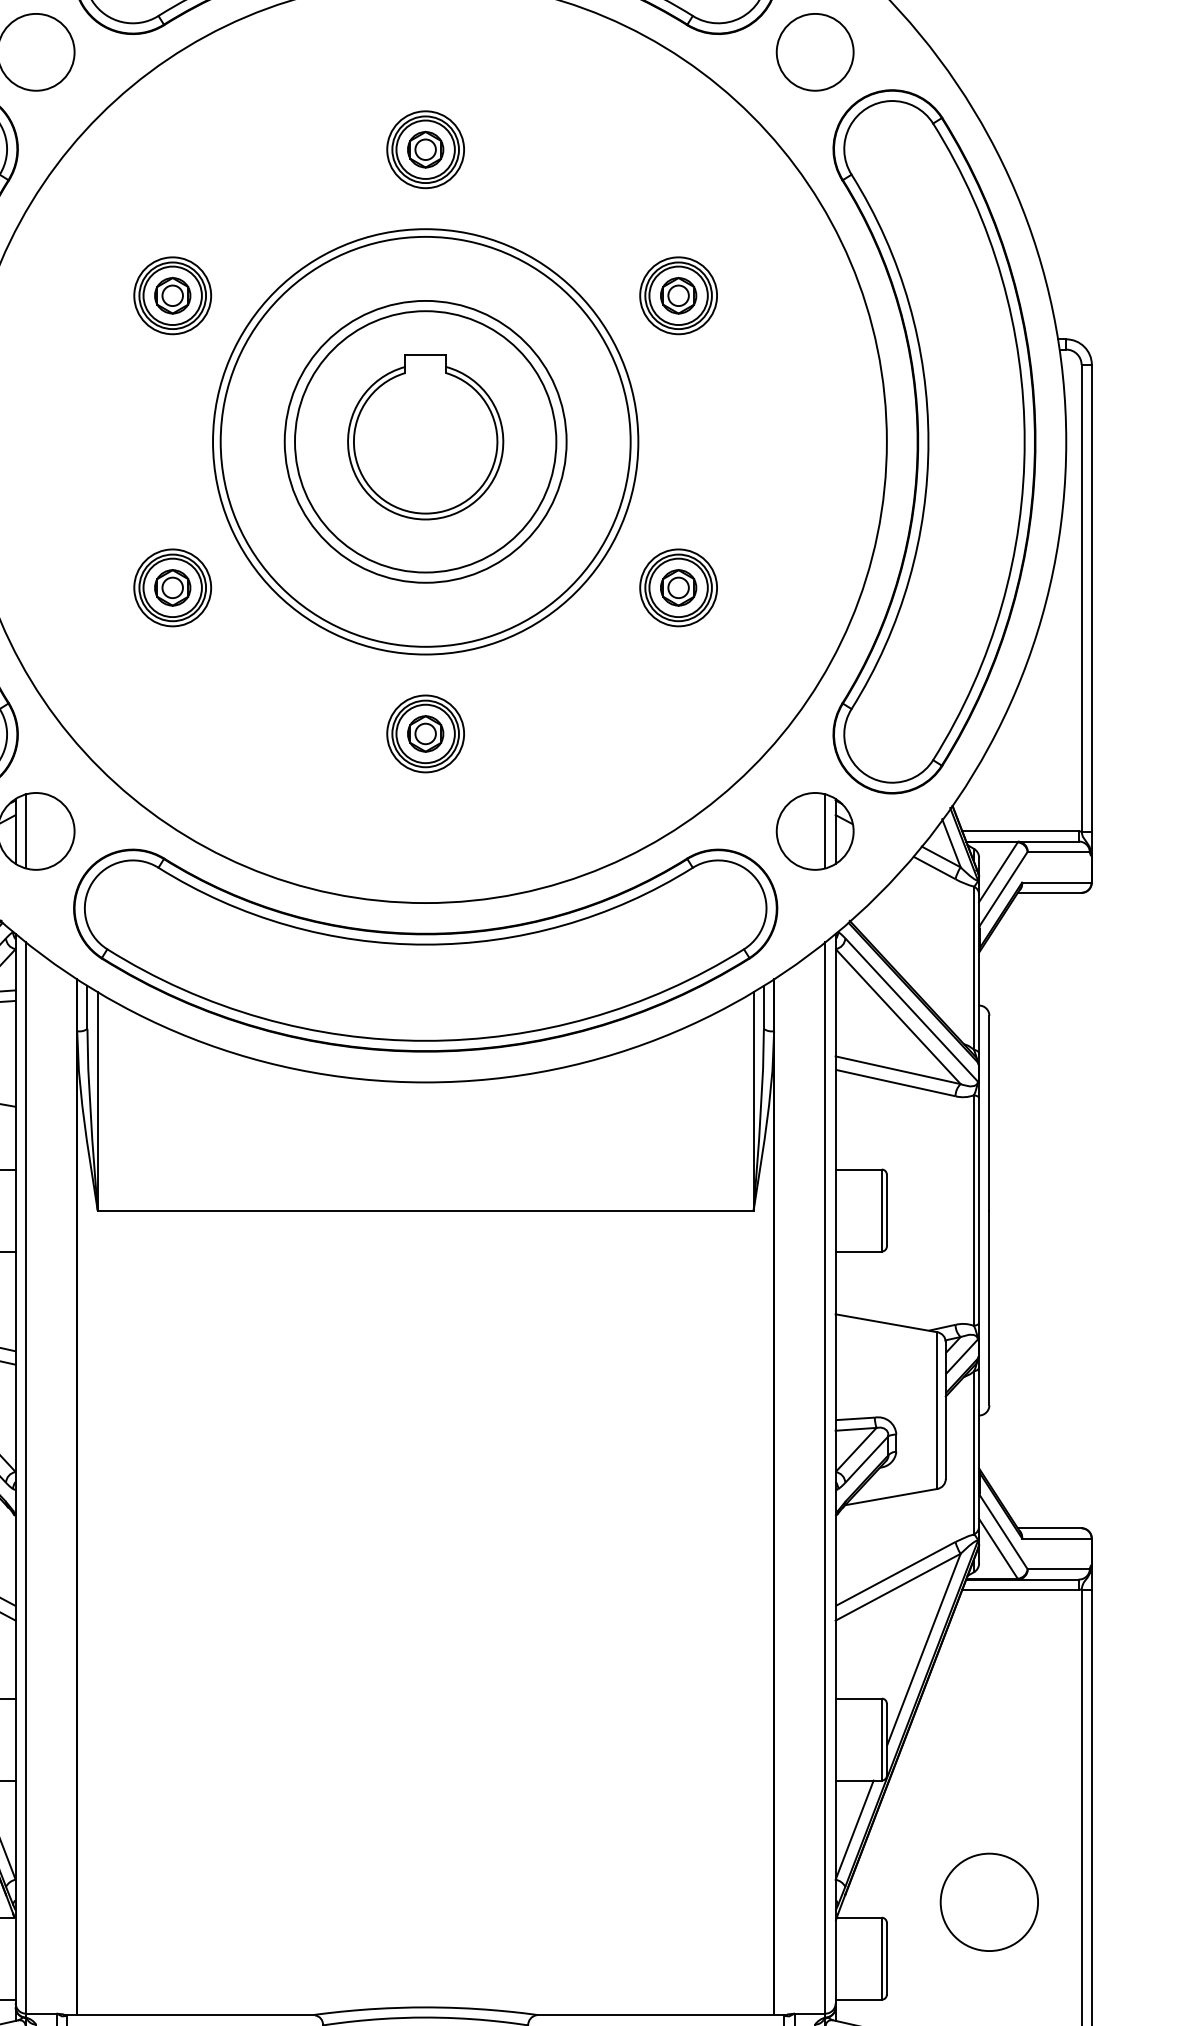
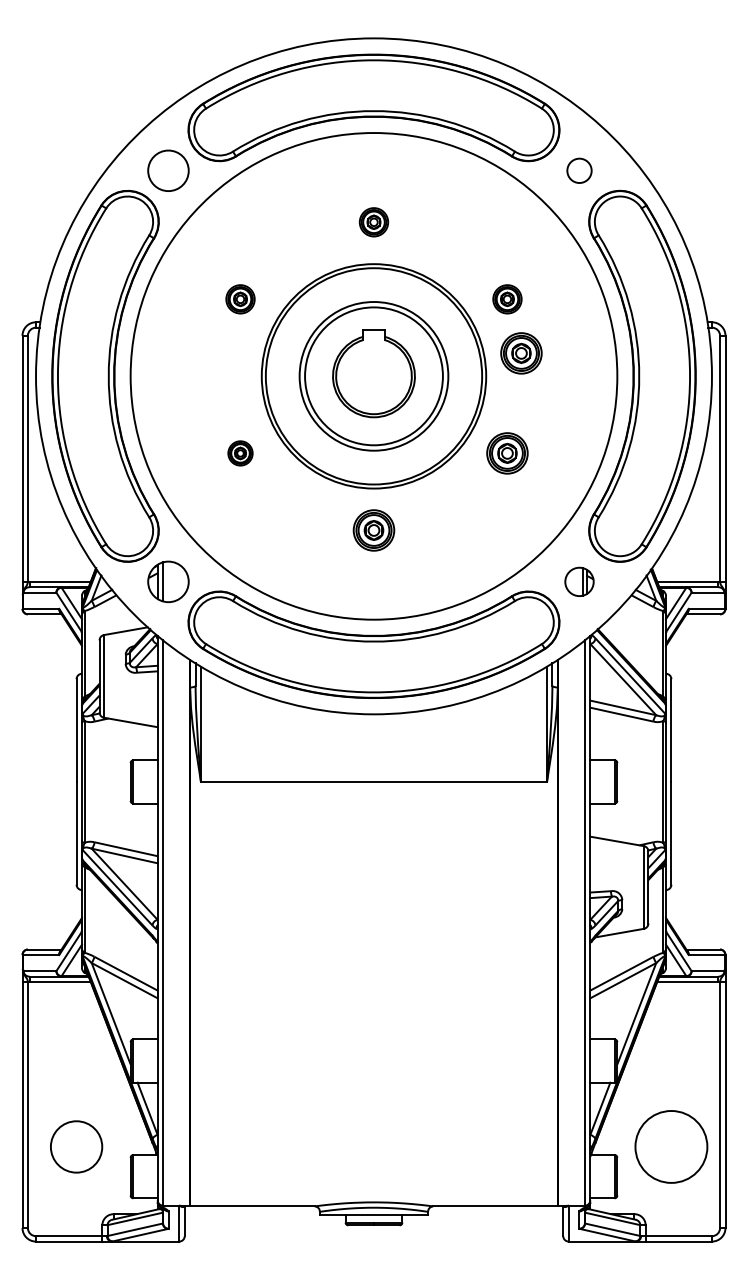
circle: (815, 51) -> (579, 170), size x0.6
part: (424, 150) -> (373, 222), size x0.7
part: (172, 296) -> (240, 299), size x0.7
part: (678, 296) -> (507, 299), size x0.7
part: (705, 398) -> (521, 353), added
part: (172, 588) -> (240, 453), size x0.6
part: (815, 830) -> (579, 581), size x0.7
circle: (989, 1901) -> (671, 1146), size x1.4

